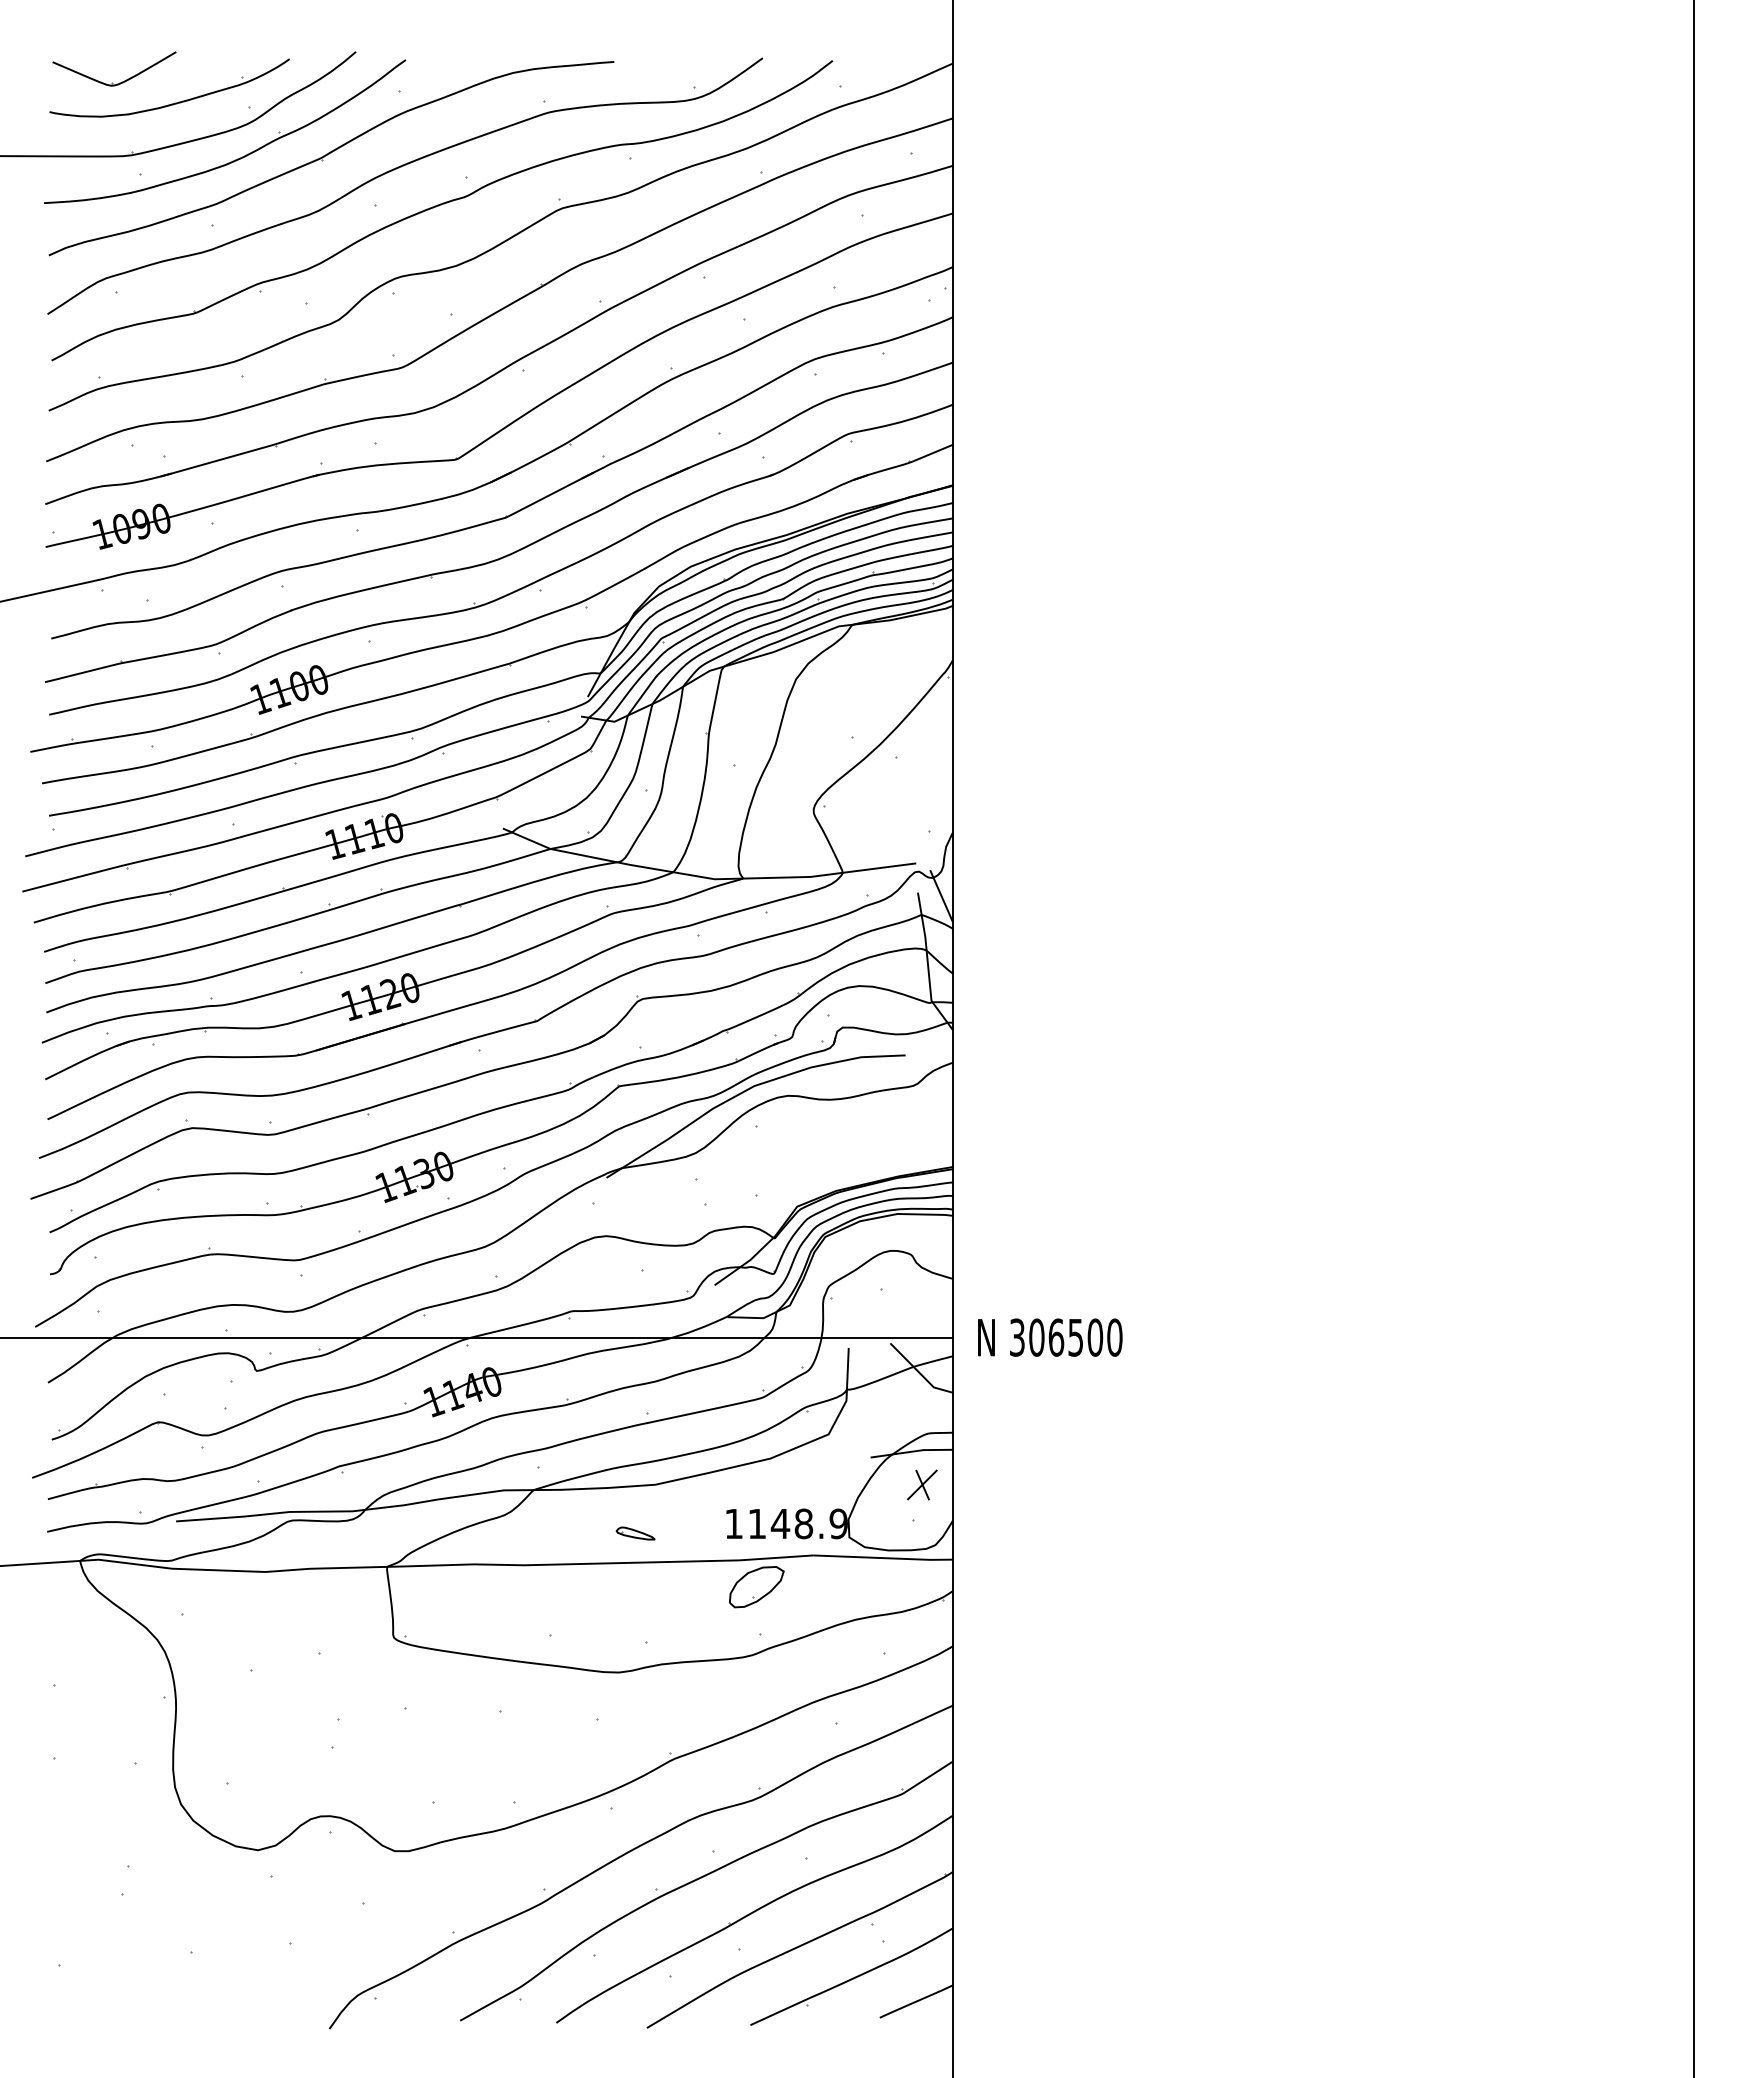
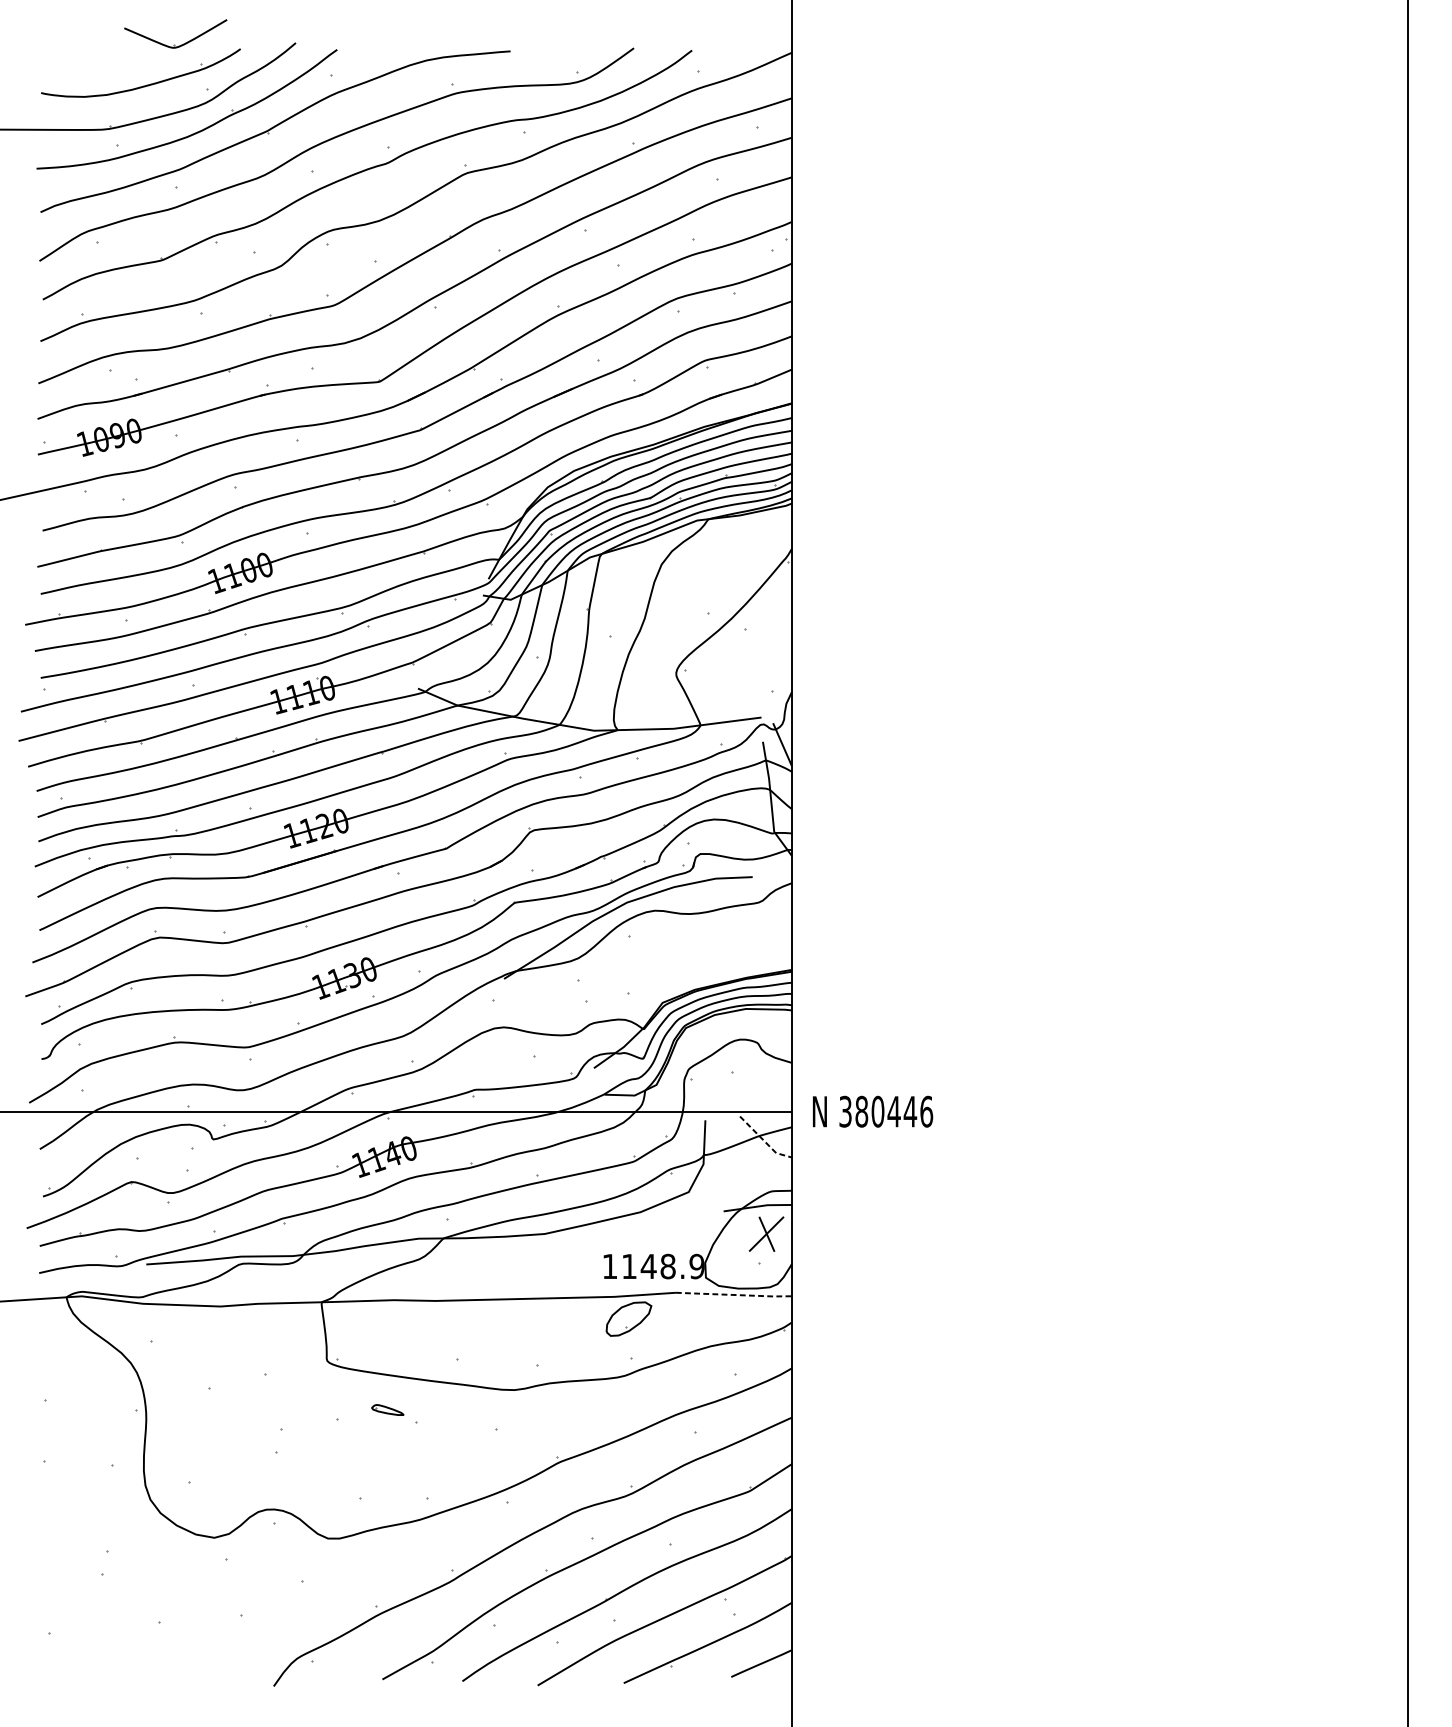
part: (112, 82) -> (174, 45), moved
text: (1075, 1337) -> (893, 1111), 306500 -> 380446
line: (919, 1373) -> (764, 1141), solid -> dashed
part: (922, 1484) -> (766, 1233), size x1.4
part: (635, 1533) -> (387, 1410), moved
line: (884, 1558) -> (735, 1295), solid -> dashed

